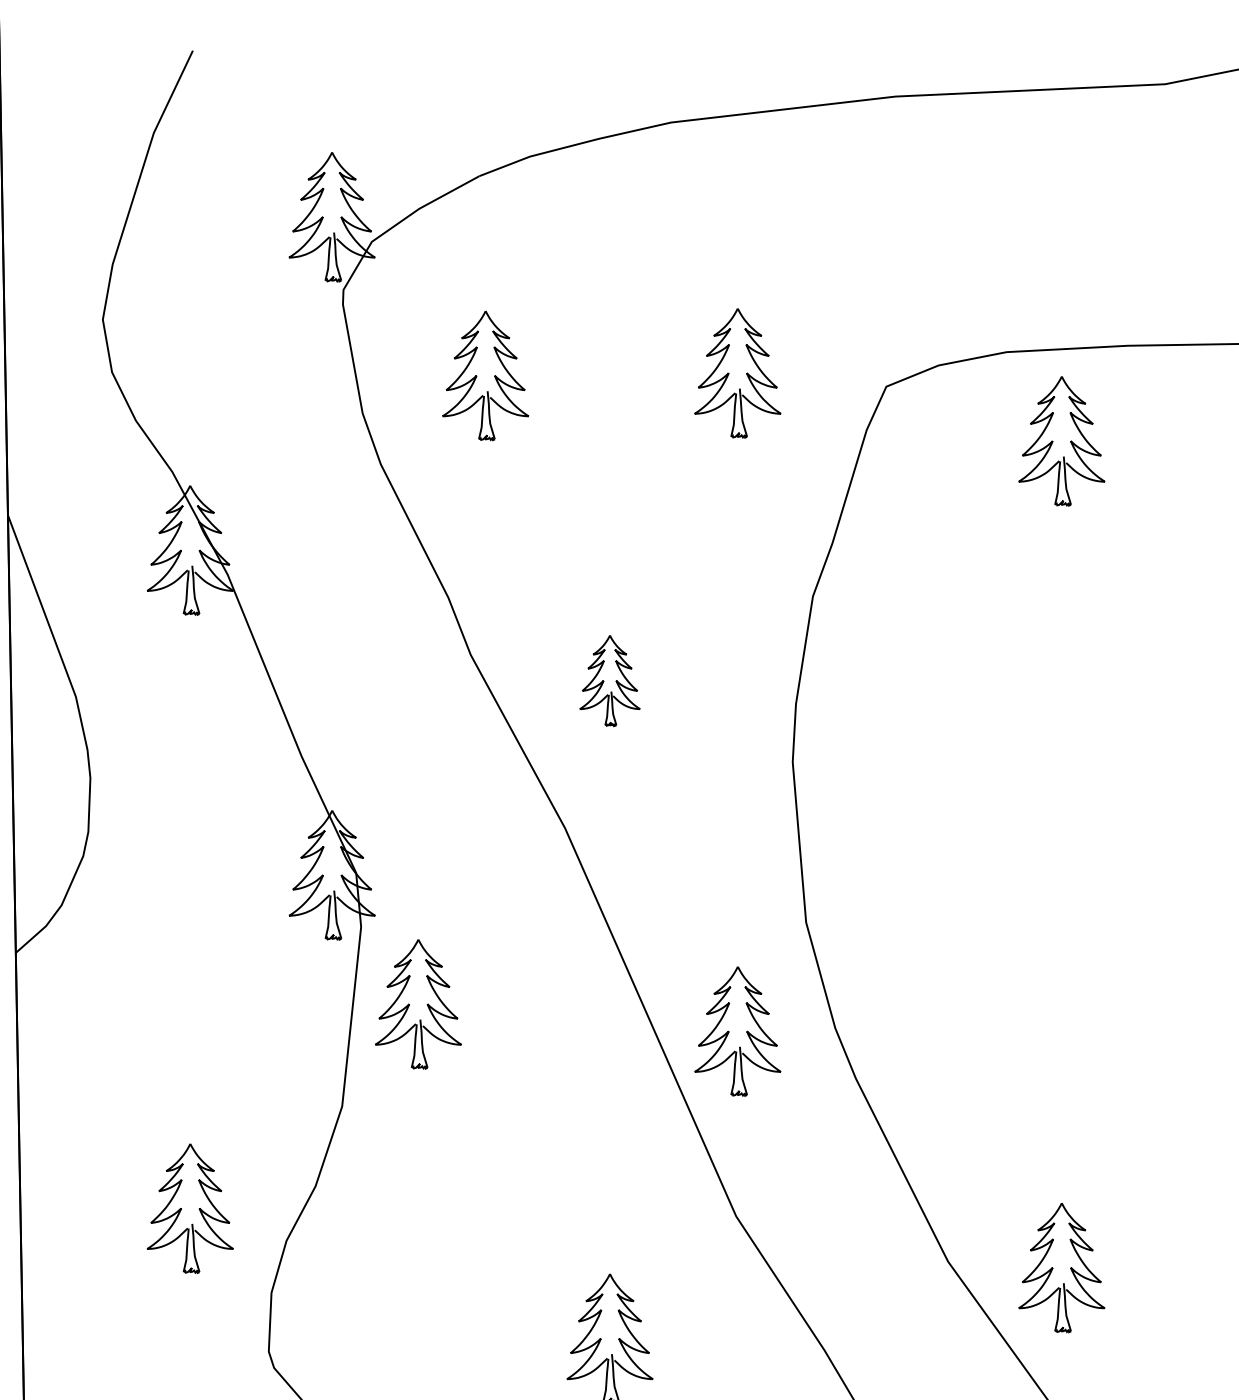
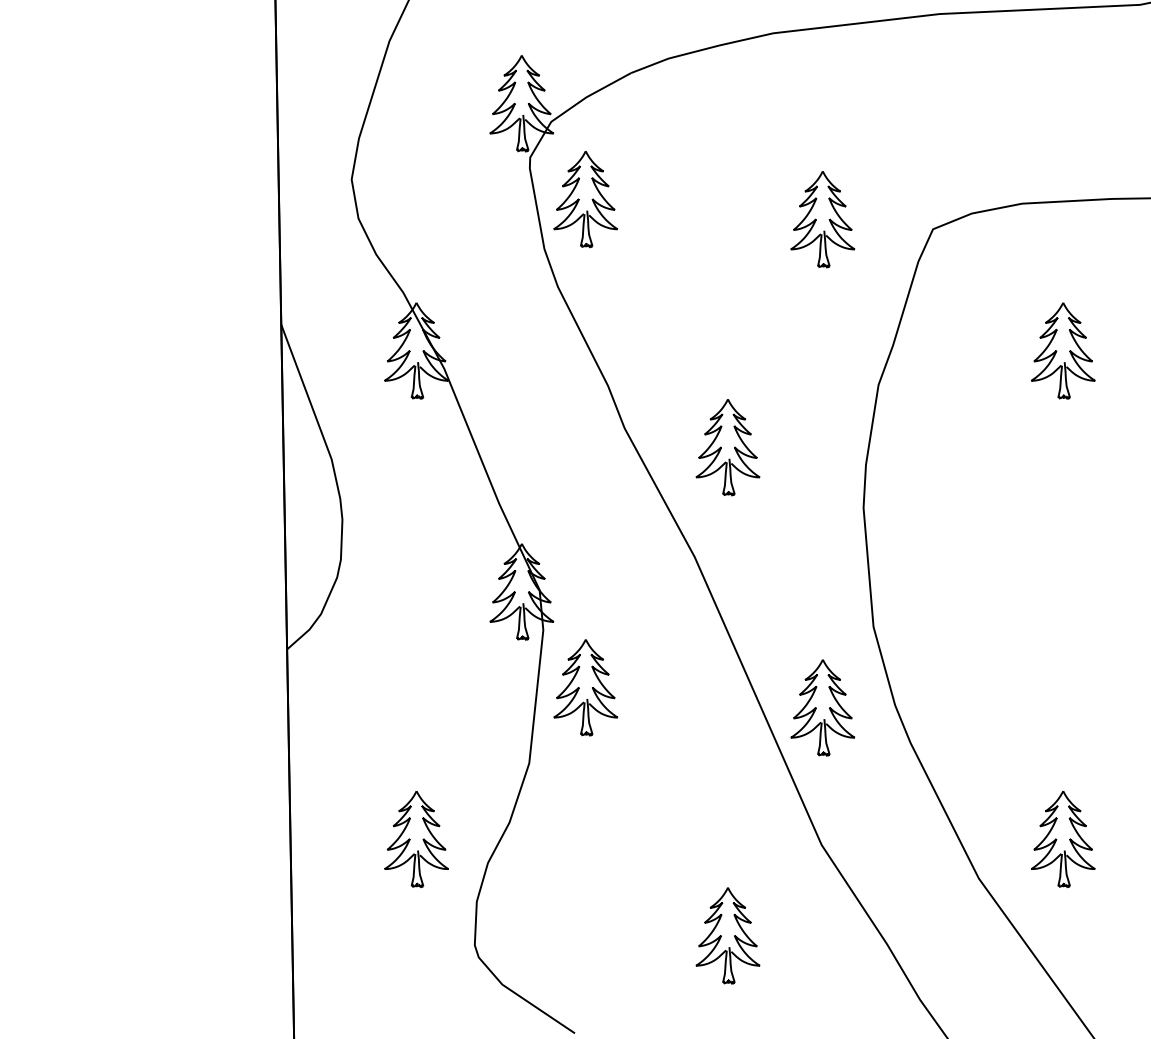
part: (485, 376) -> (585, 199), moved
part: (1062, 440) -> (1063, 350), moved
part: (609, 680) -> (727, 447), size x1.43
part: (1062, 1268) -> (1063, 839), moved

